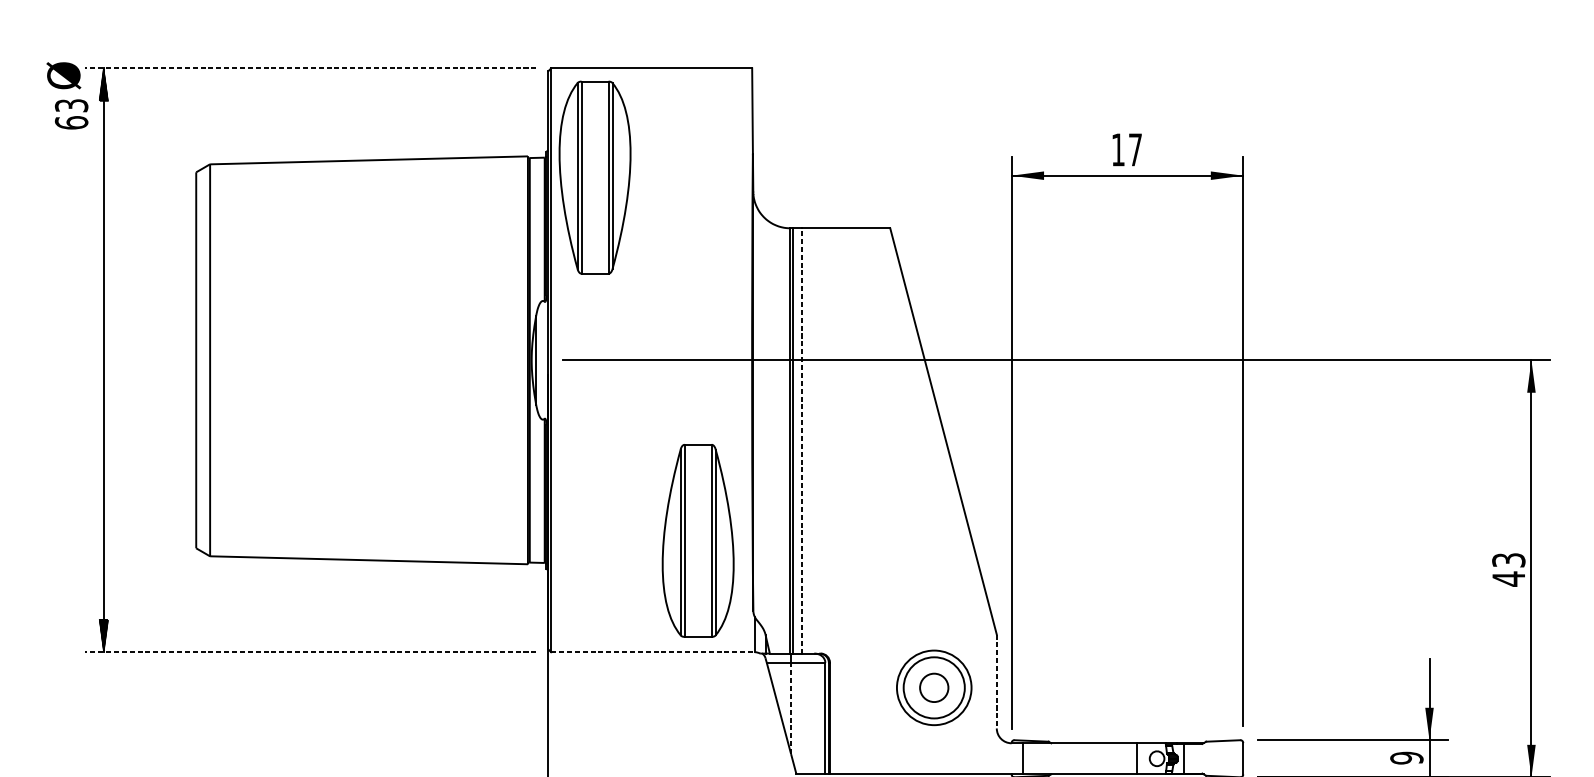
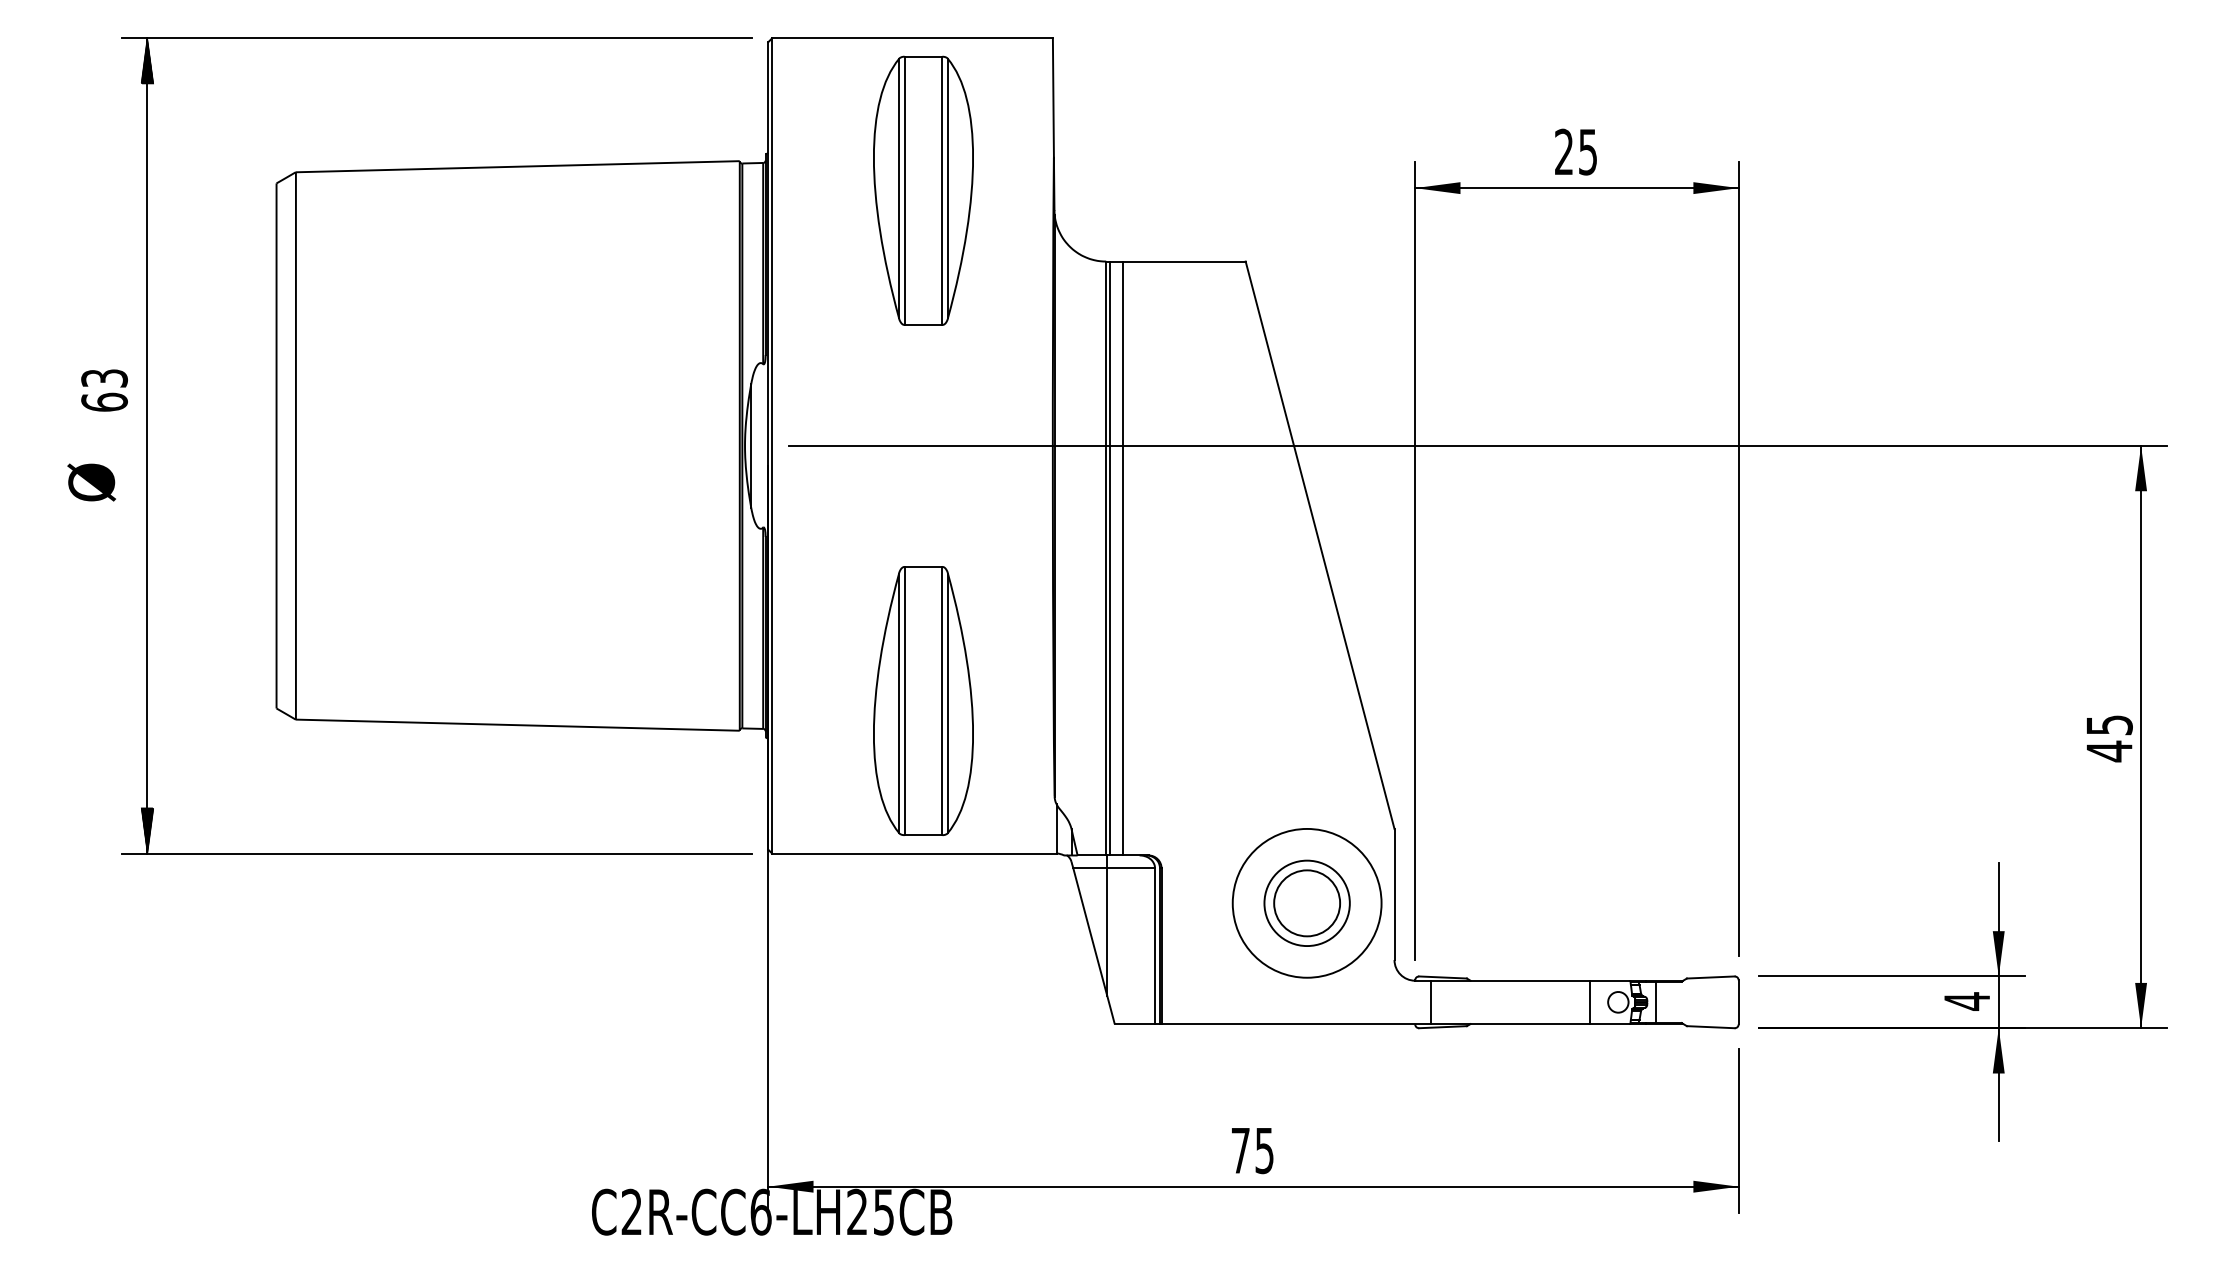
line: (310, 68) -> (436, 38), dashed -> solid
text: (63, 75) -> (91, 482), moved
text: (71, 114) -> (104, 390), moved
text: (1126, 149) -> (1575, 151), 17 -> 25
part: (595, 177) -> (923, 190), moved
line: (802, 440) -> (1122, 558), dashed -> solid
part: (698, 540) -> (923, 700), moved
text: (1508, 559) -> (2109, 724), 43 -> 45
line: (310, 652) -> (436, 853), dashed -> solid
line: (653, 652) -> (914, 853), dashed -> solid
line: (996, 681) -> (1394, 894), dashed -> solid
circle: (933, 687) -> (1306, 902), size x1.43
circle: (934, 687) -> (1307, 903), size x1.67
line: (791, 708) -> (1107, 932), dashed -> solid
text: (1406, 758) -> (1966, 1001), 9 -> 4

